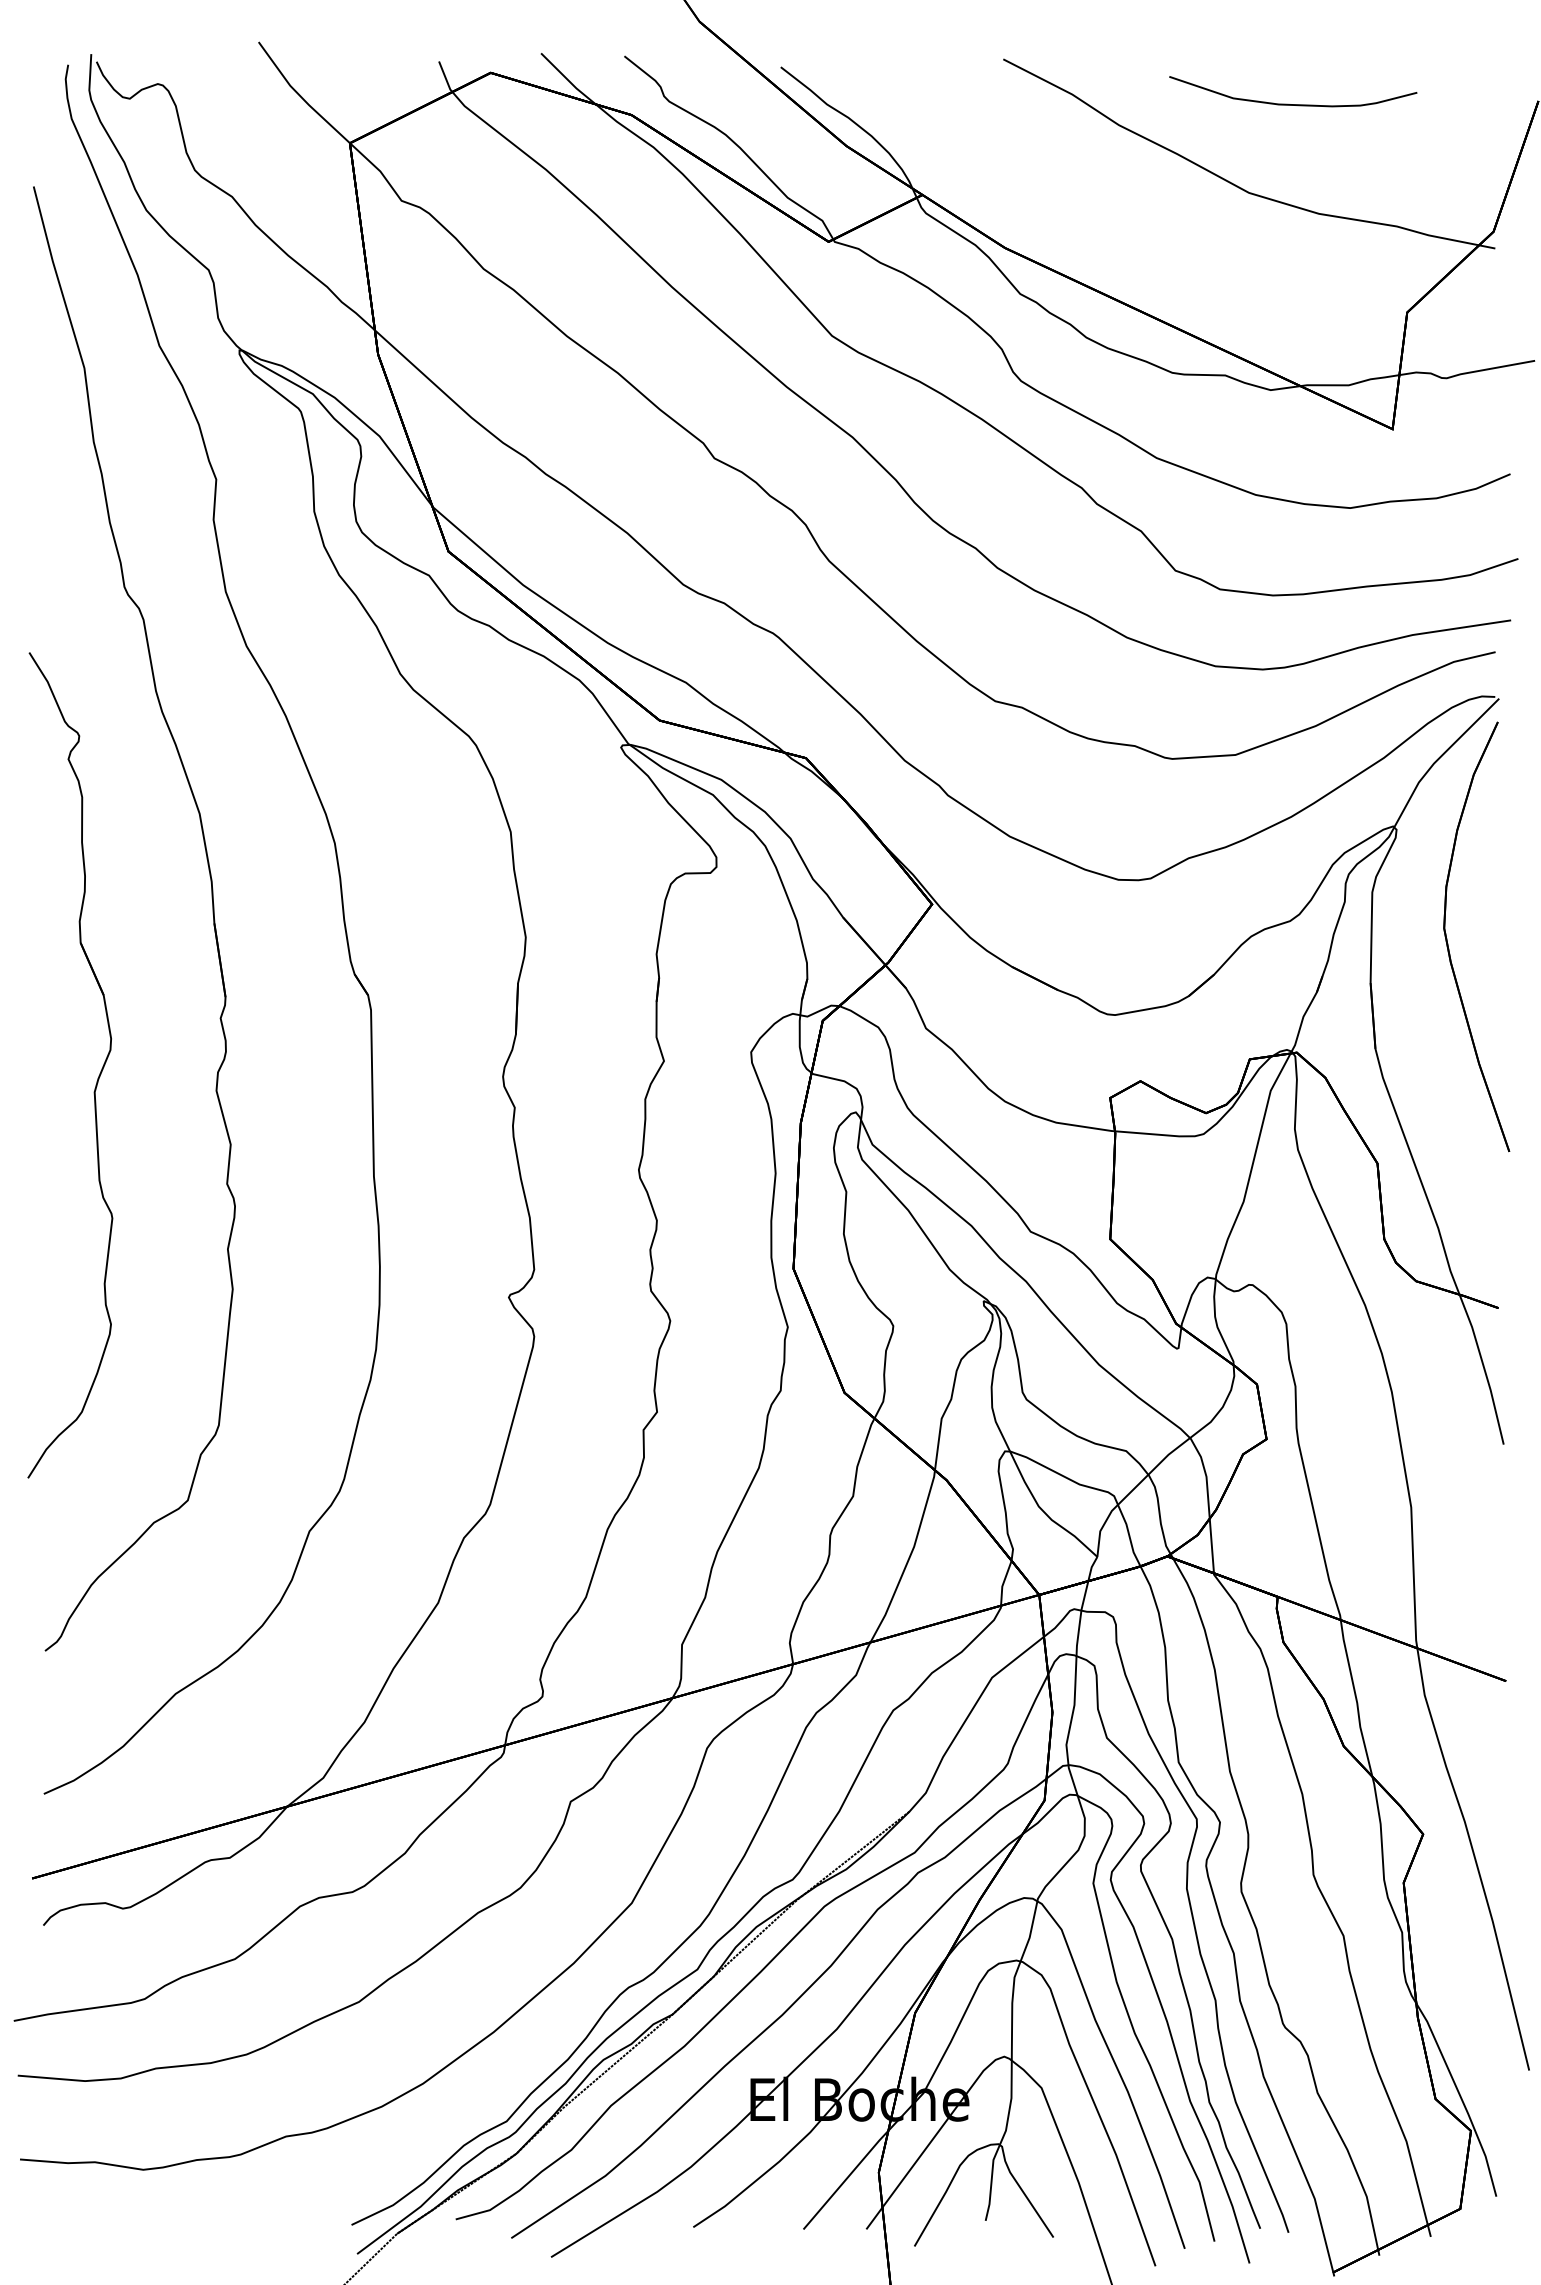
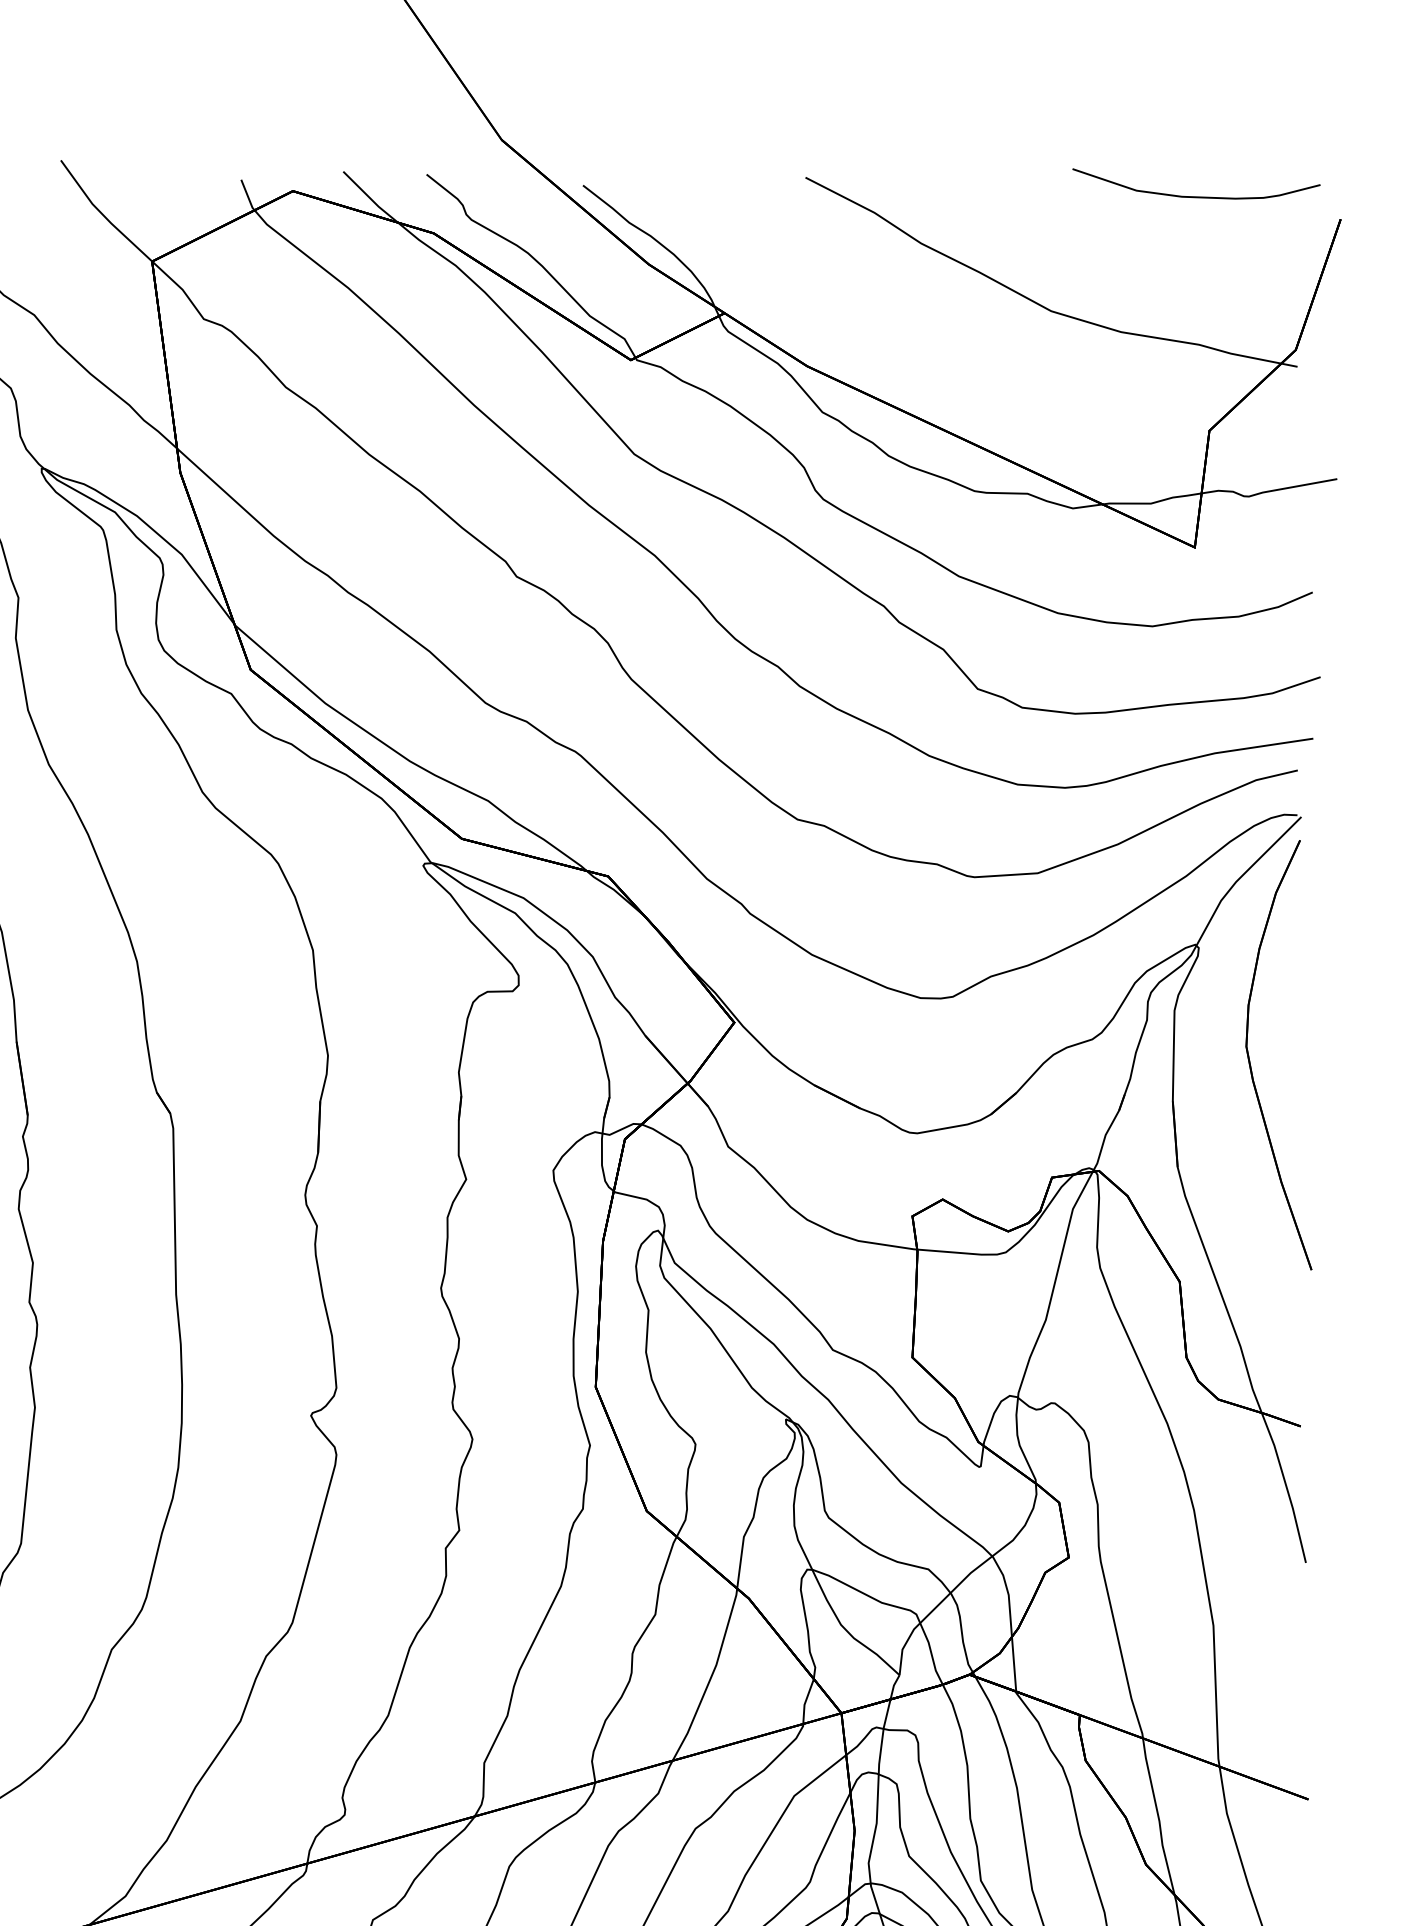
part: (1288, 103) -> (1191, 195), moved

